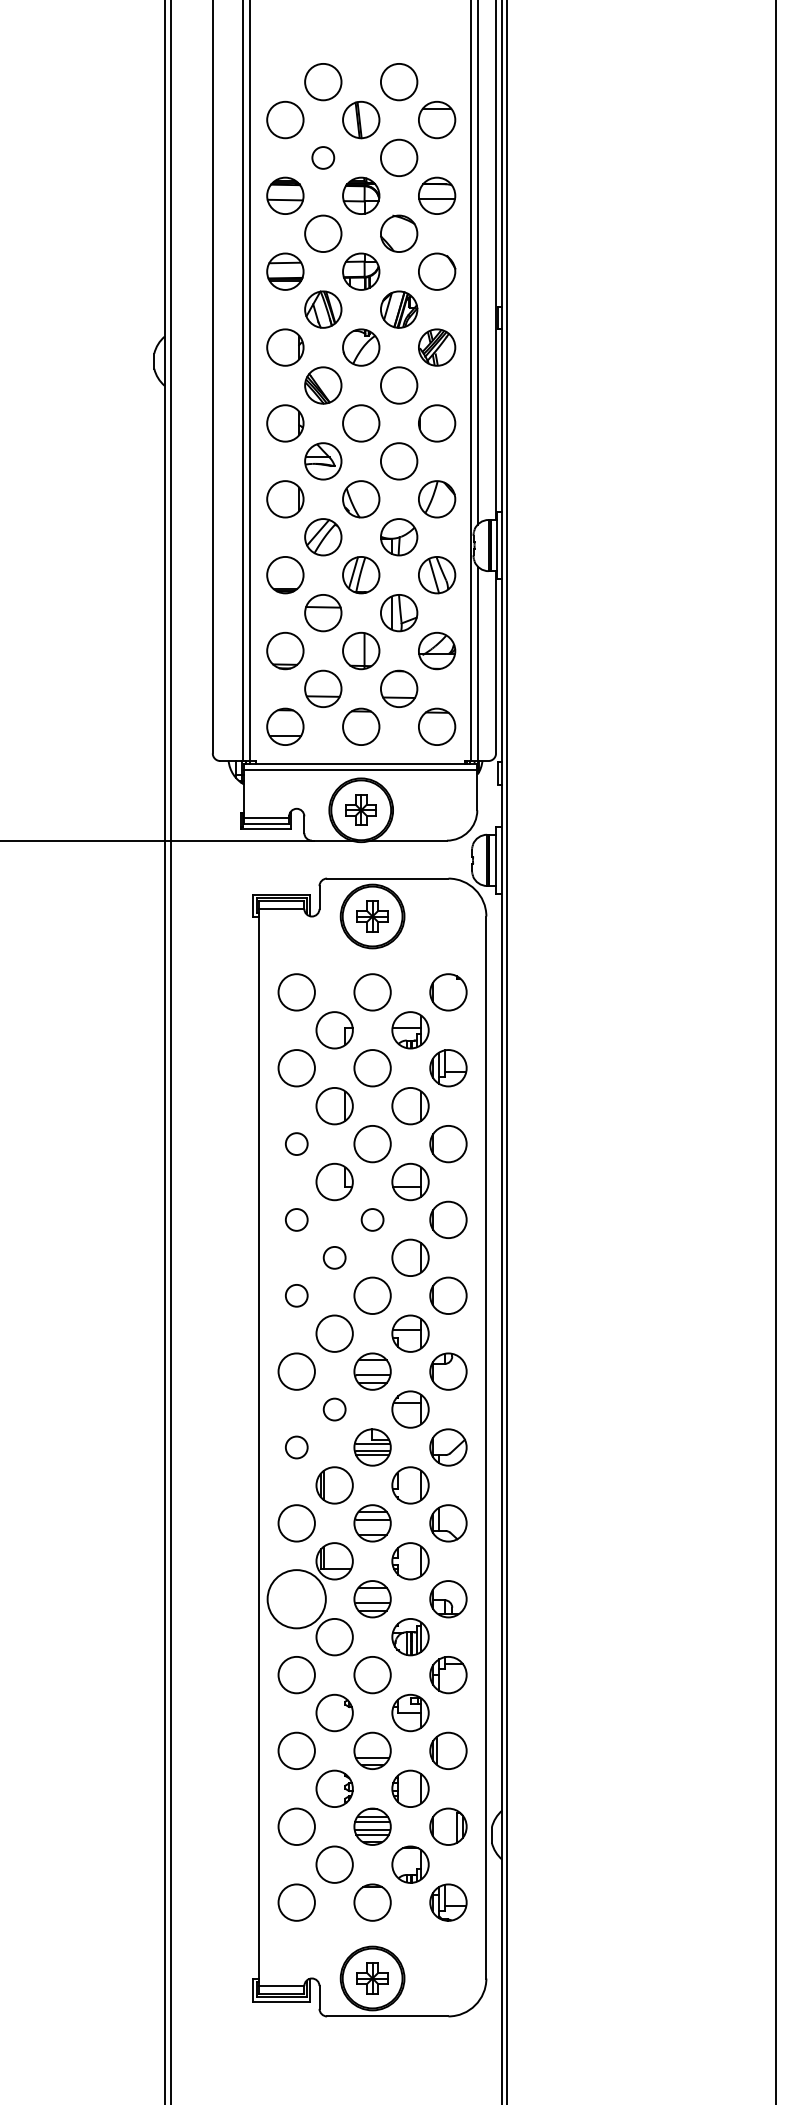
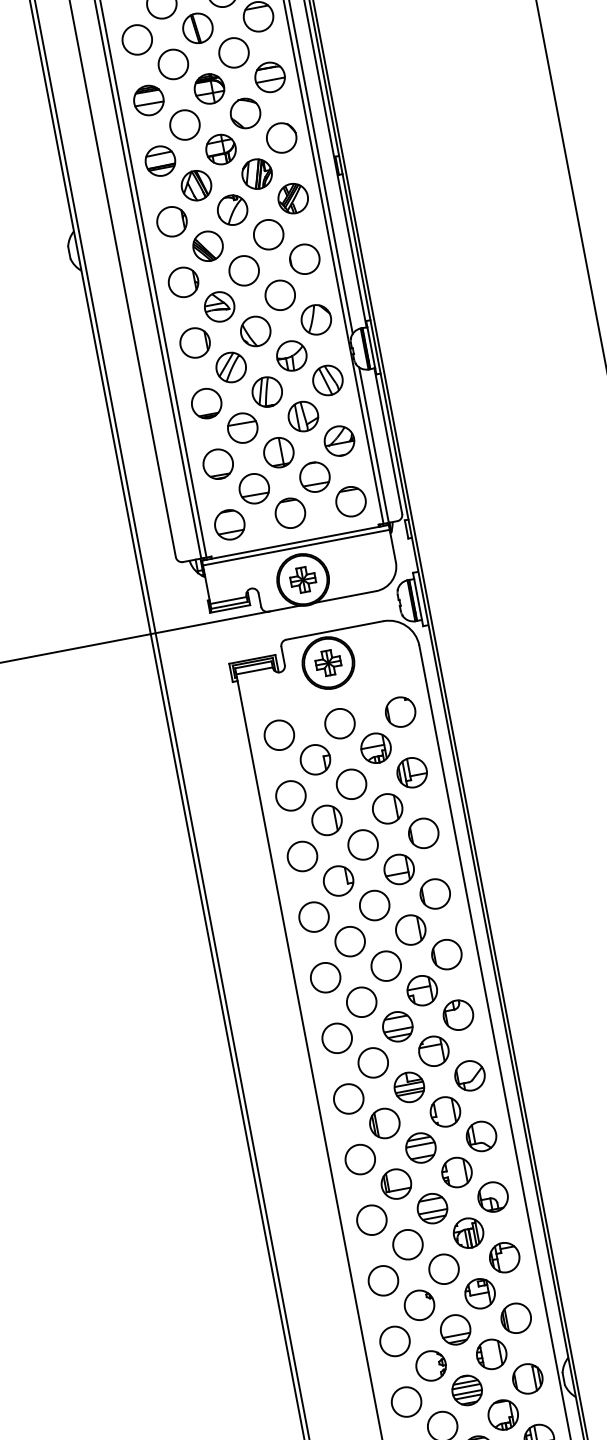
circle: (323, 157) -> (173, 64), size x1.67
circle: (296, 1143) -> (302, 856), size x1.67
circle: (296, 1219) -> (313, 916), size x1.67
circle: (372, 1219) -> (374, 905), size x1.67
circle: (334, 1257) -> (349, 941), size x1.67
circle: (296, 1295) -> (325, 977), size x1.67
circle: (334, 1409) -> (373, 1062), size x1.67
circle: (296, 1447) -> (348, 1099), size x1.67
circle: (296, 1599) -> (371, 1220), size x0.62

